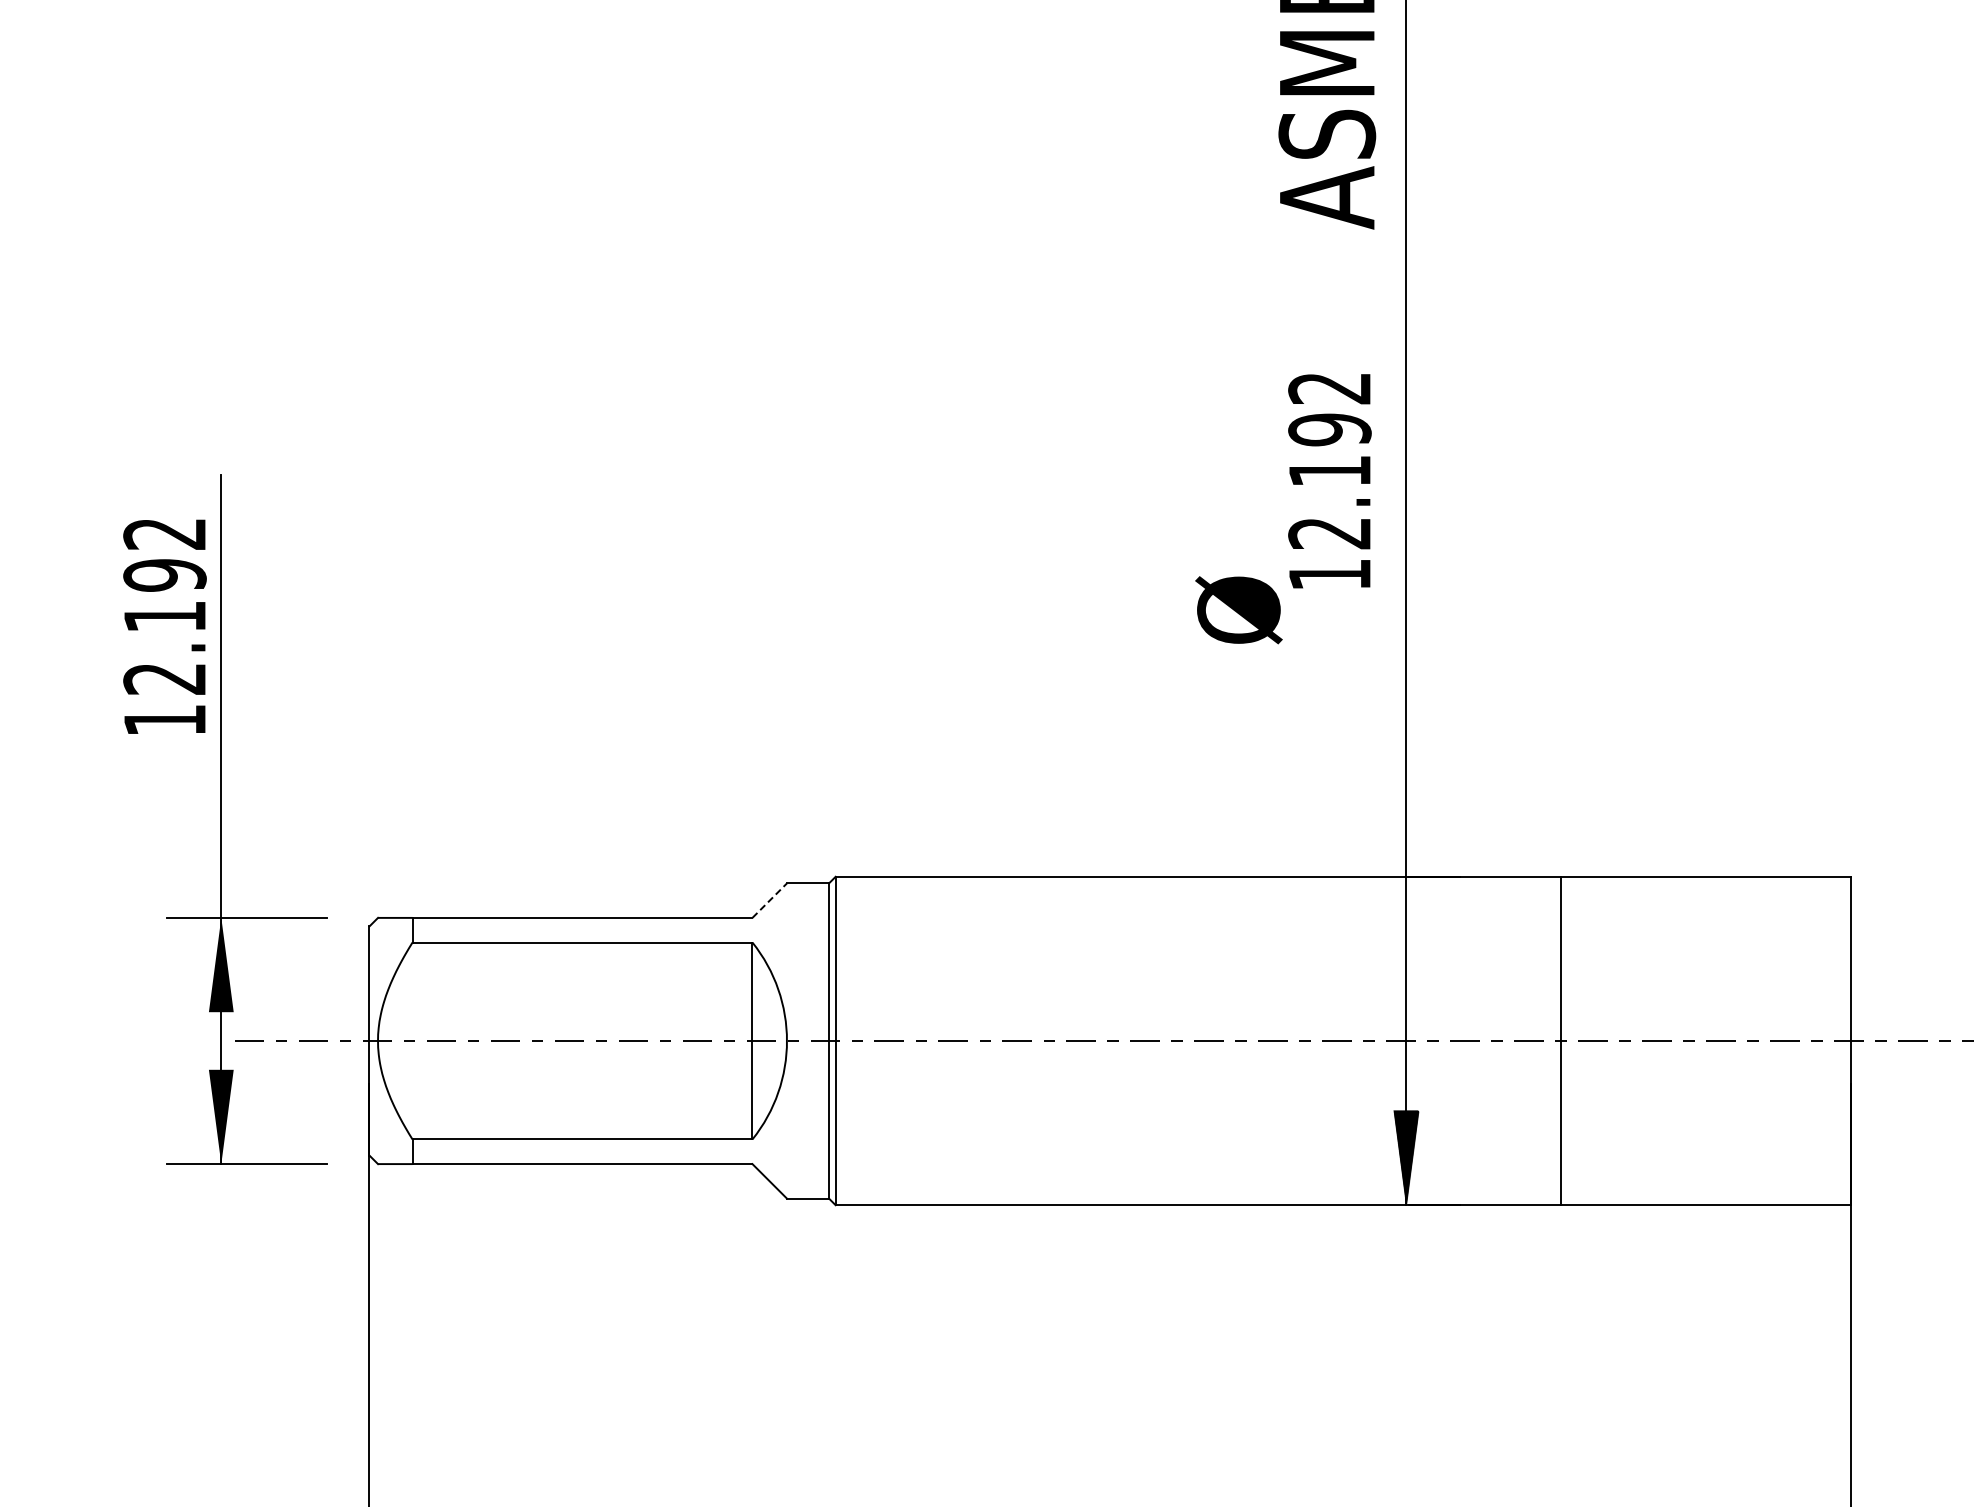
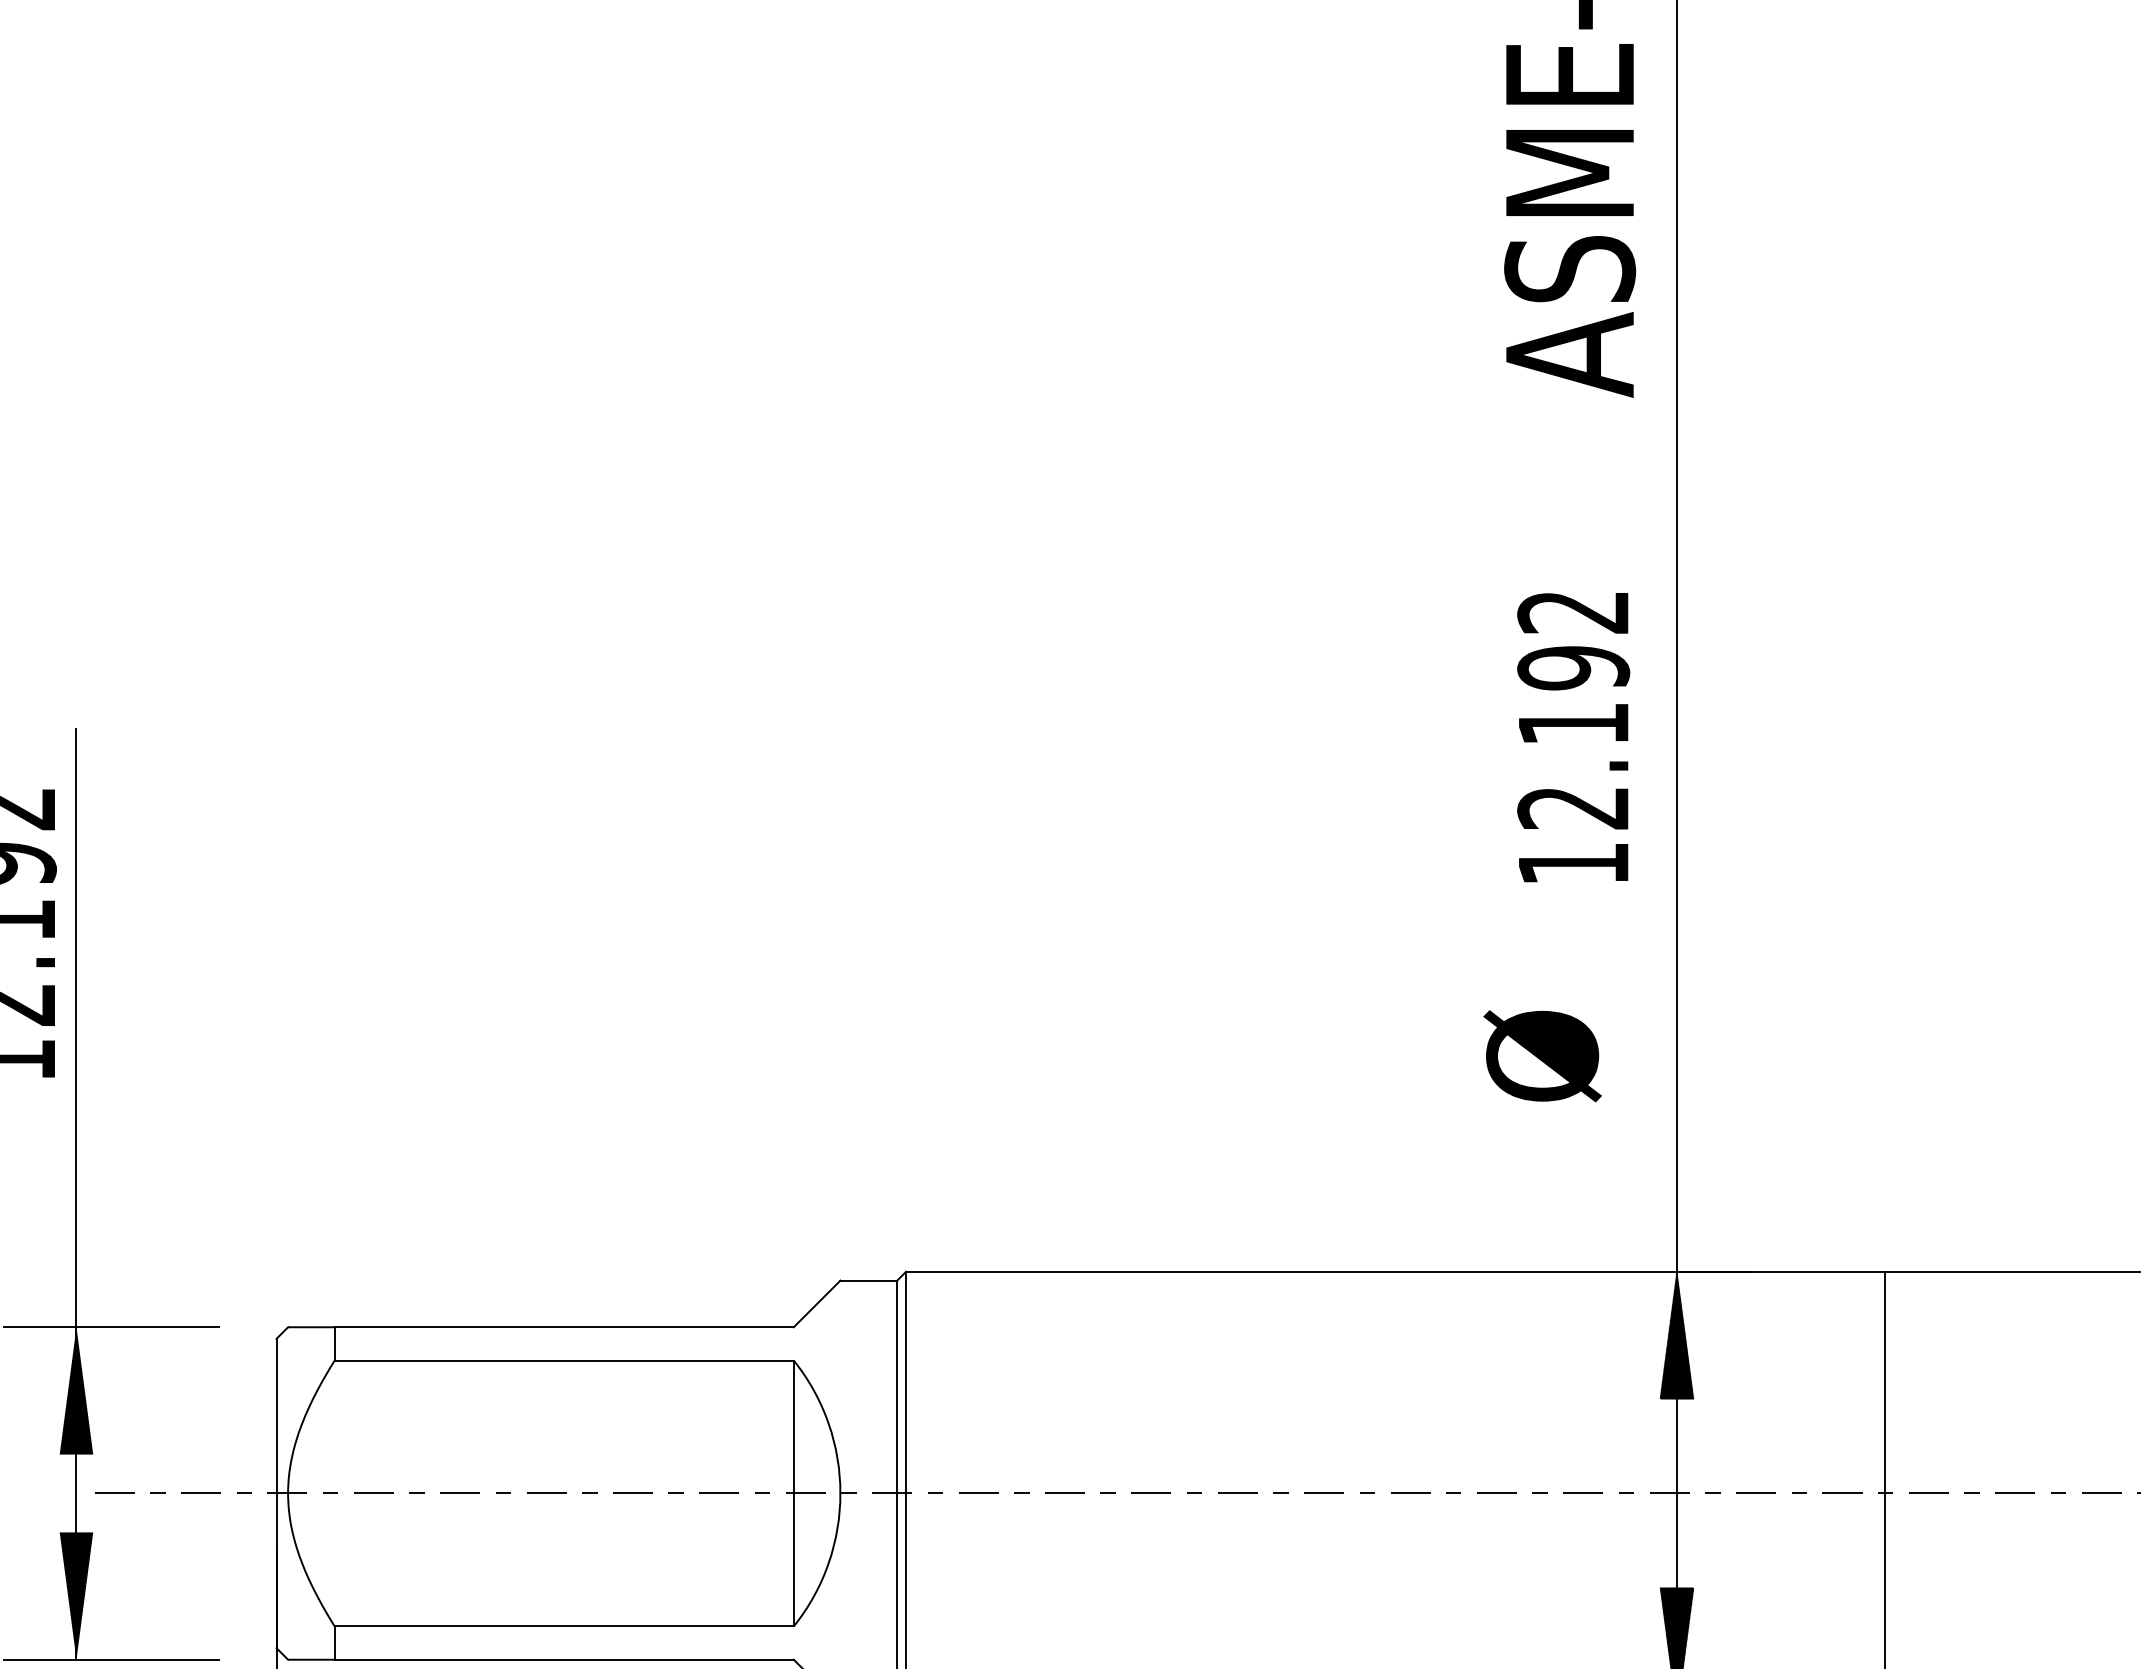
text: (1238, 610) -> (1542, 1056), moved
line: (770, 900) -> (818, 1303), dashed -> solid
hatch: (1406, 924) -> (1677, 1336), added

